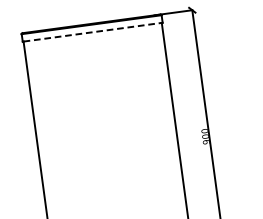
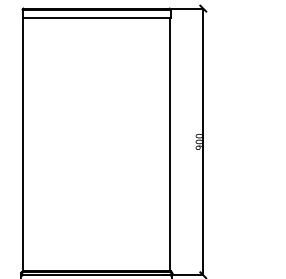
line: (93, 32) -> (97, 17), dashed -> solid

